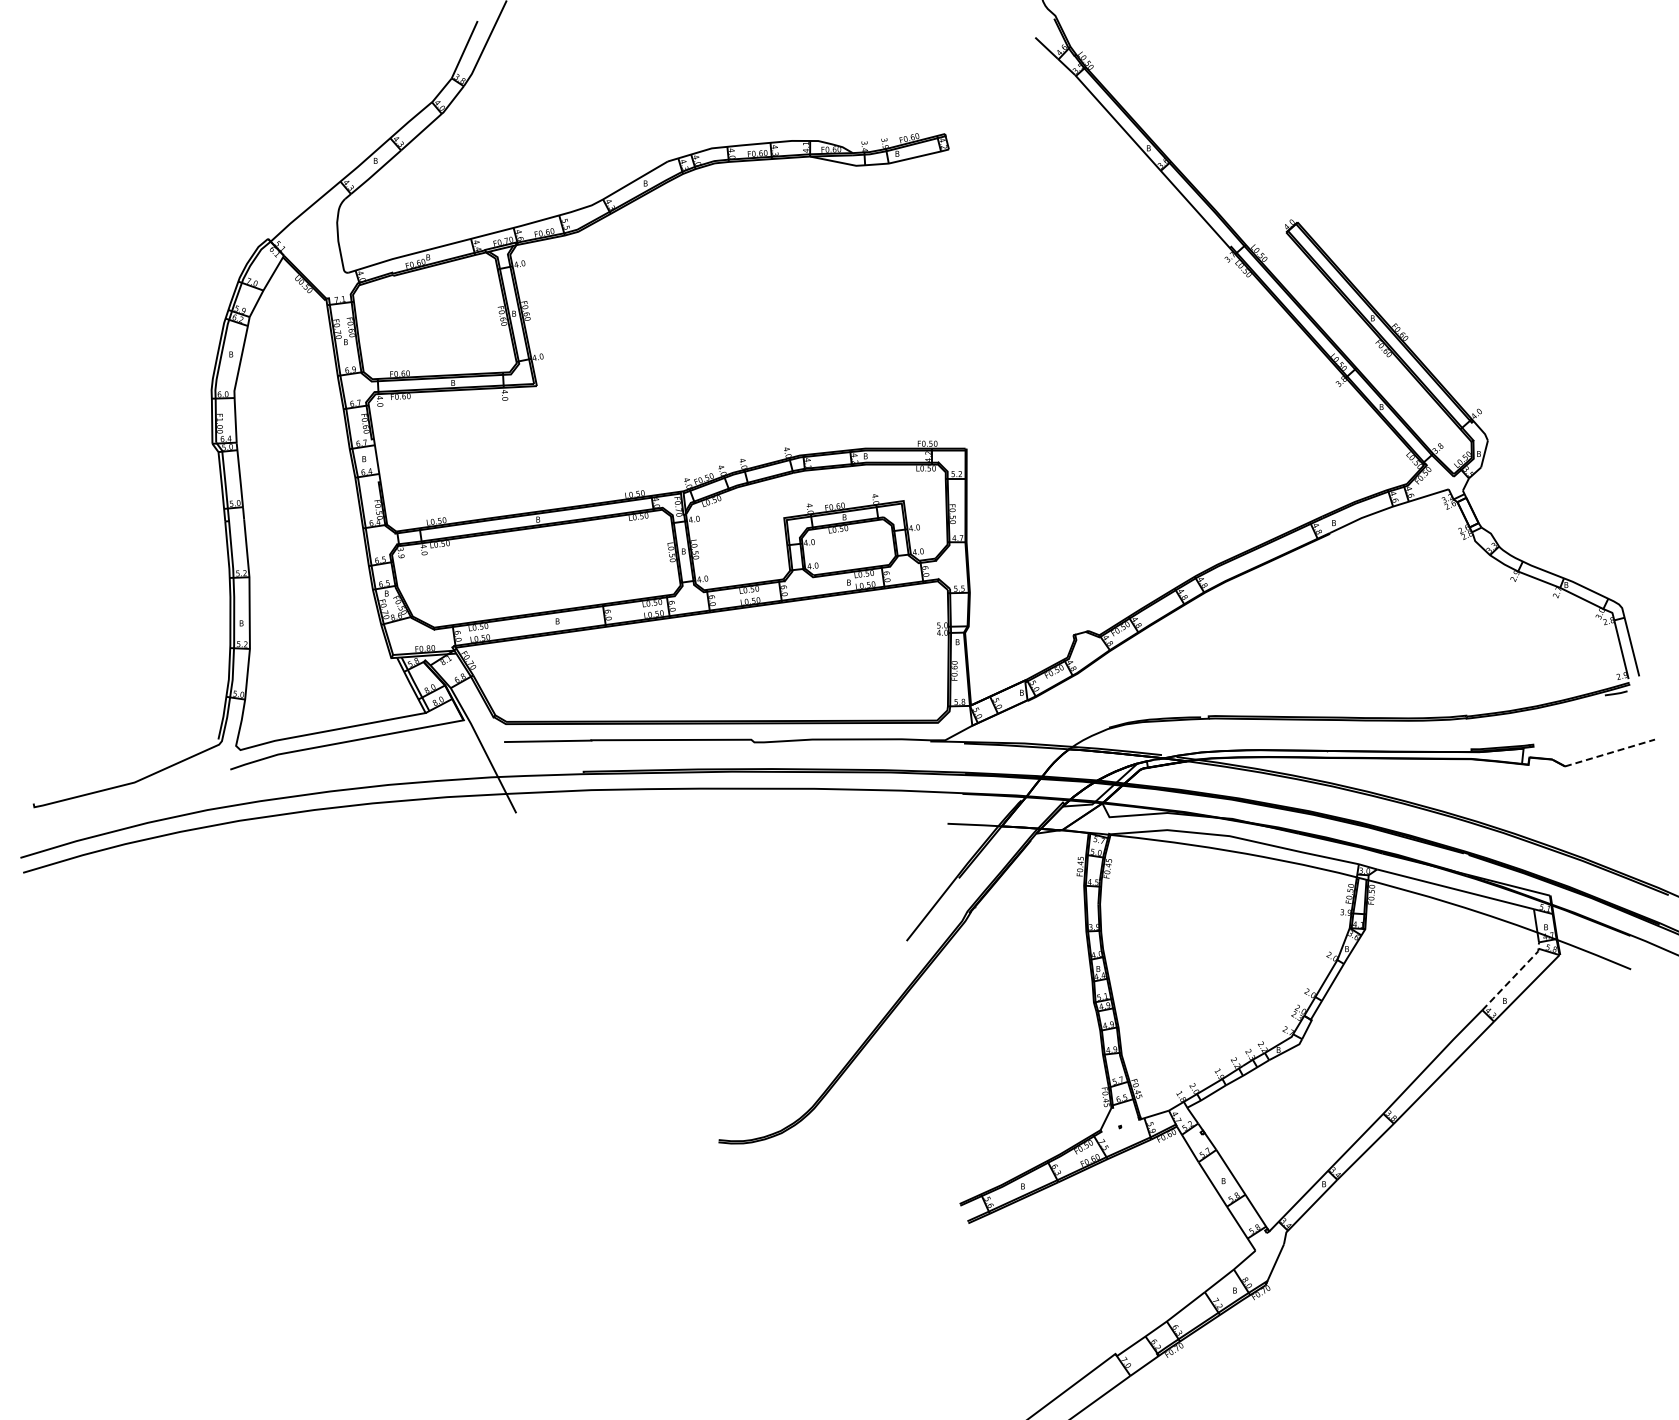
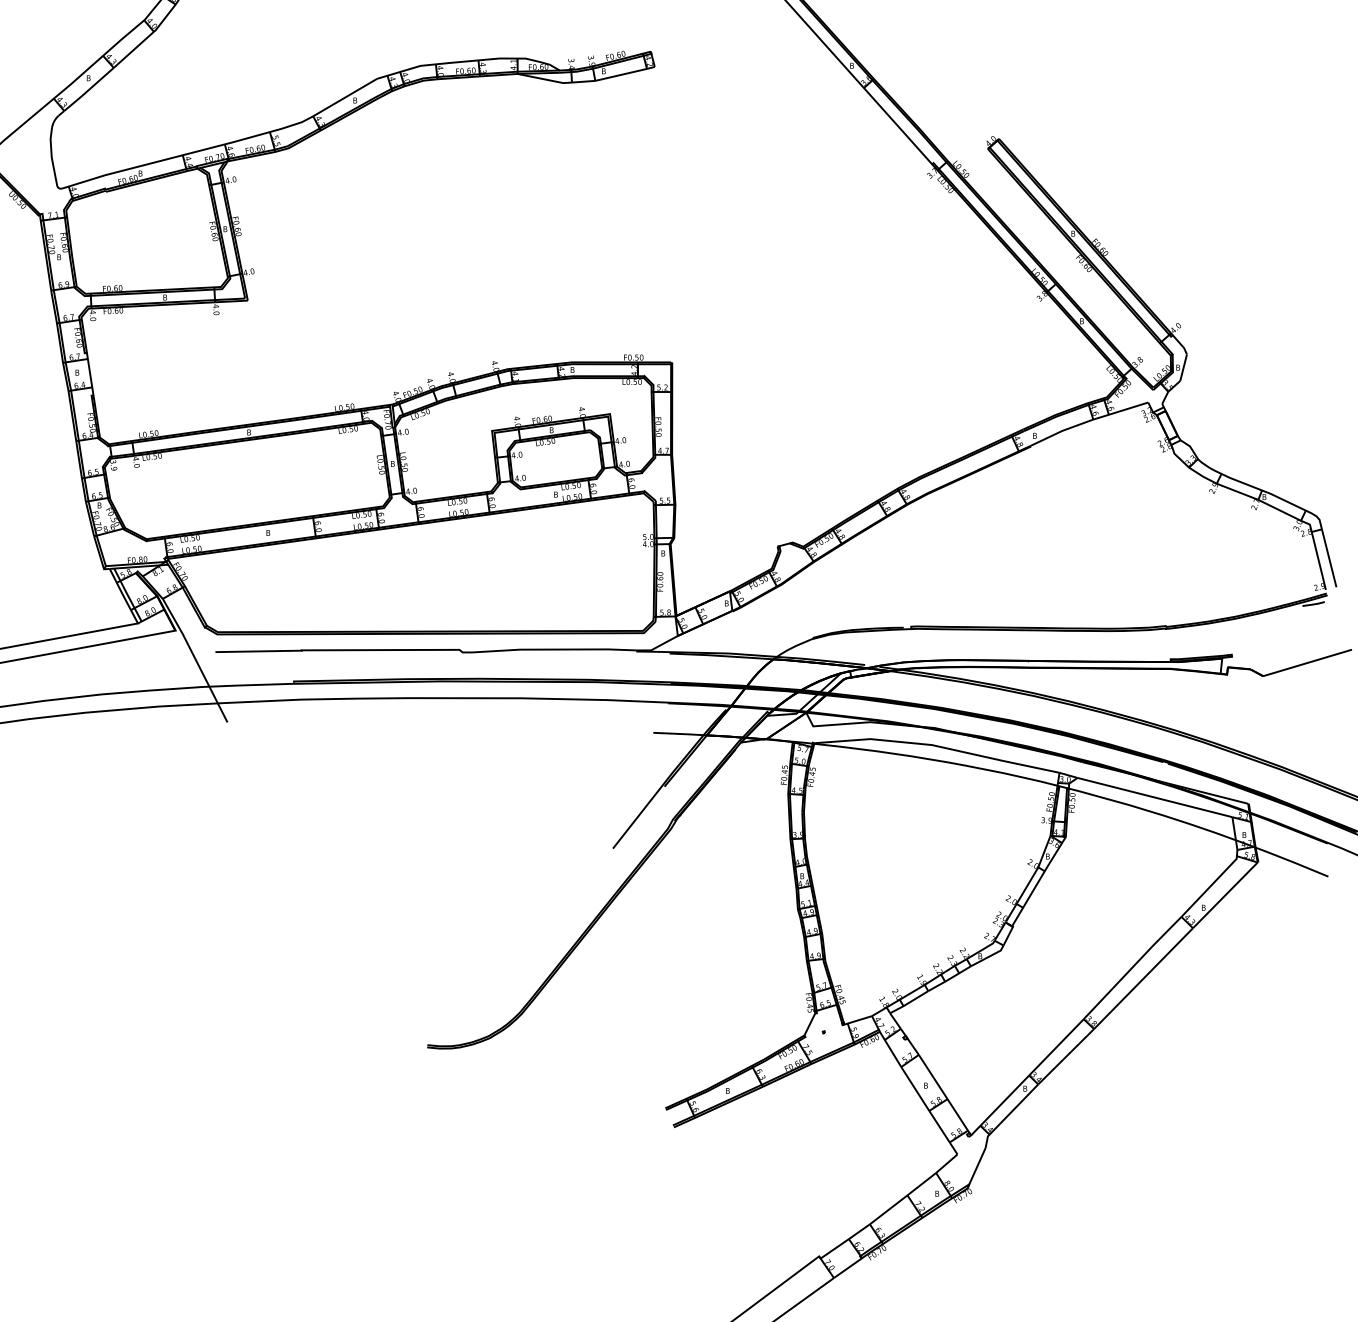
line: (1610, 752) -> (1308, 662), dashed -> solid
line: (1514, 976) -> (1213, 883), dashed -> solid

